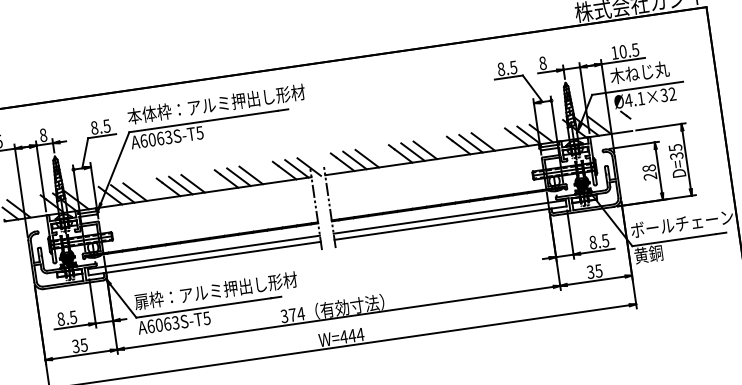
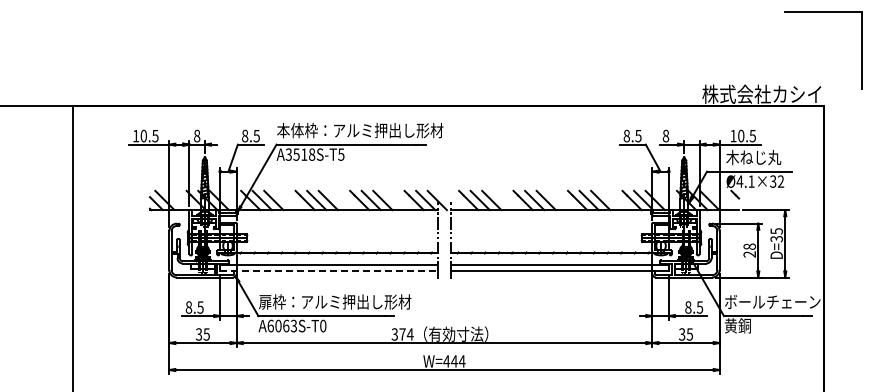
text: (156, 139) -> (300, 154), A6063S-T5 -> A3518S-T5
line: (205, 258) -> (329, 270), solid -> dashed
text: (207, 317) -> (323, 325), A6063S-T5 -> A6063S-T0

